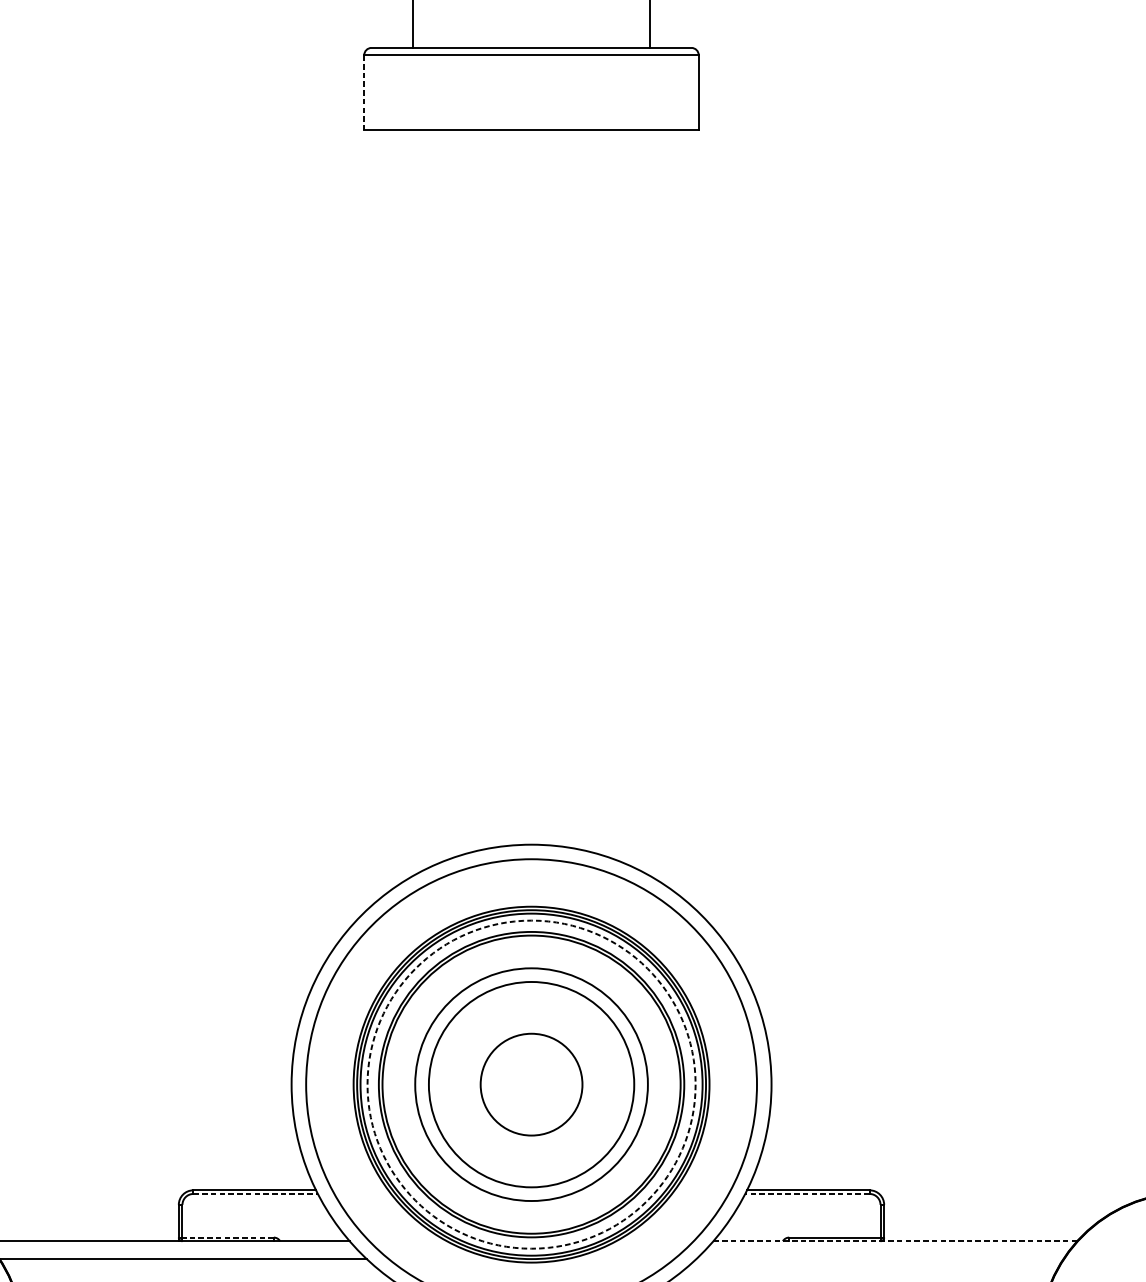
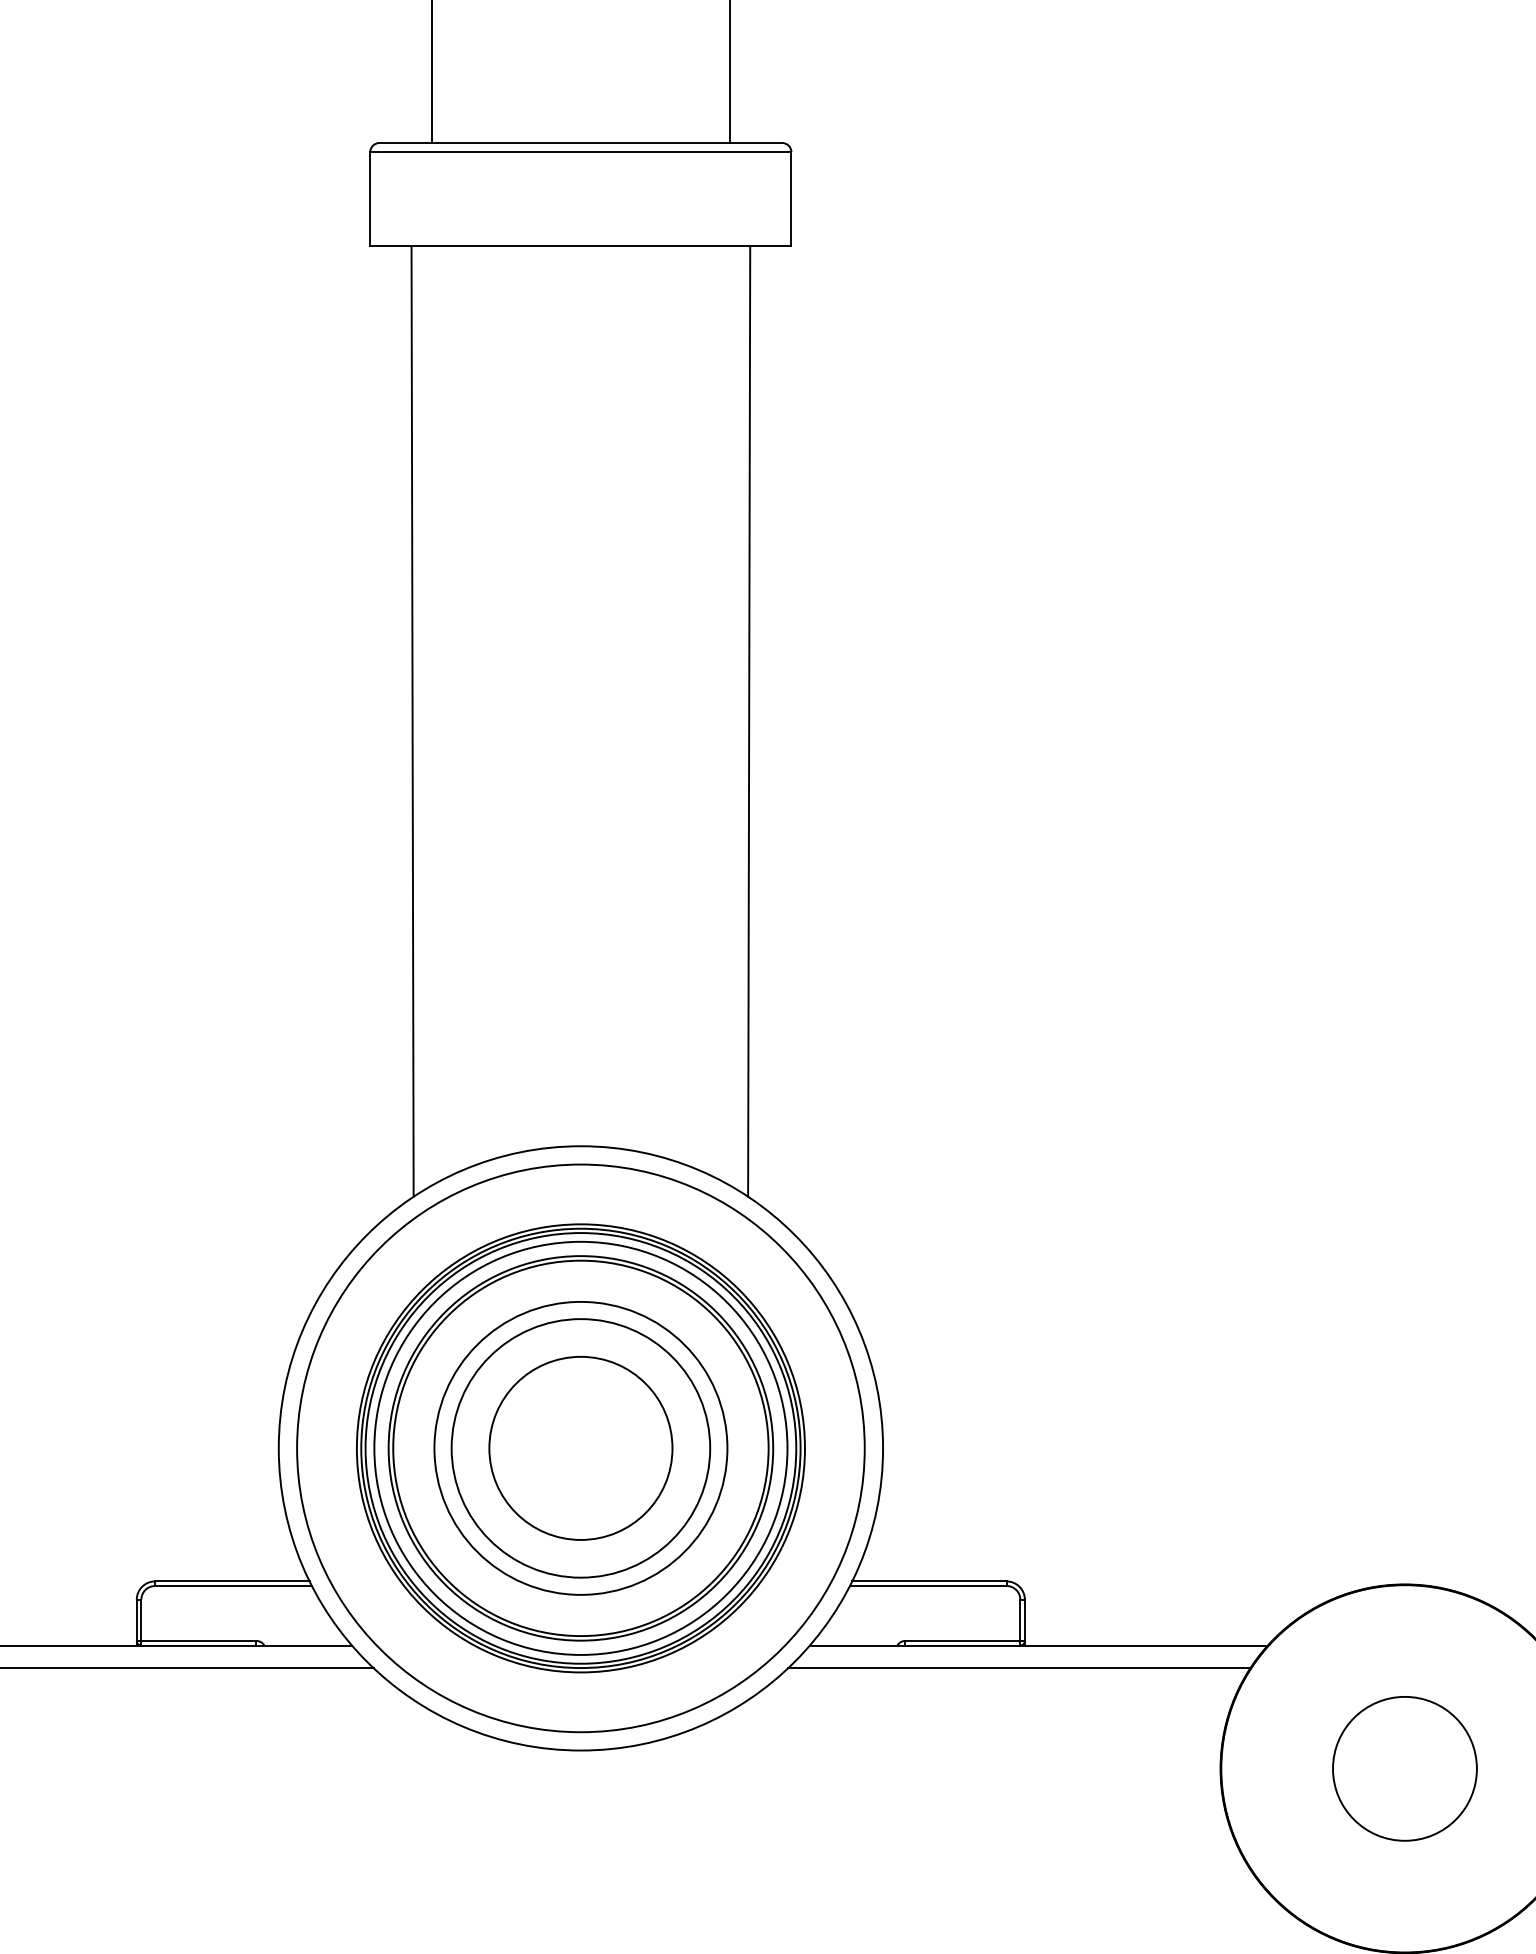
line: (364, 92) -> (370, 199), dashed -> solid
line: (397, 507) -> (412, 721), added
line: (665, 507) -> (749, 721), added
circle: (531, 1083) -> (580, 1447), dashed -> solid
circle: (531, 1083) -> (580, 1447), size x1.43
line: (256, 1194) -> (234, 1586), dashed -> solid
line: (806, 1194) -> (927, 1586), dashed -> solid
line: (227, 1237) -> (198, 1640), dashed -> solid
line: (894, 1241) -> (1038, 1645), dashed -> solid
line: (879, 1259) -> (1018, 1668), added

